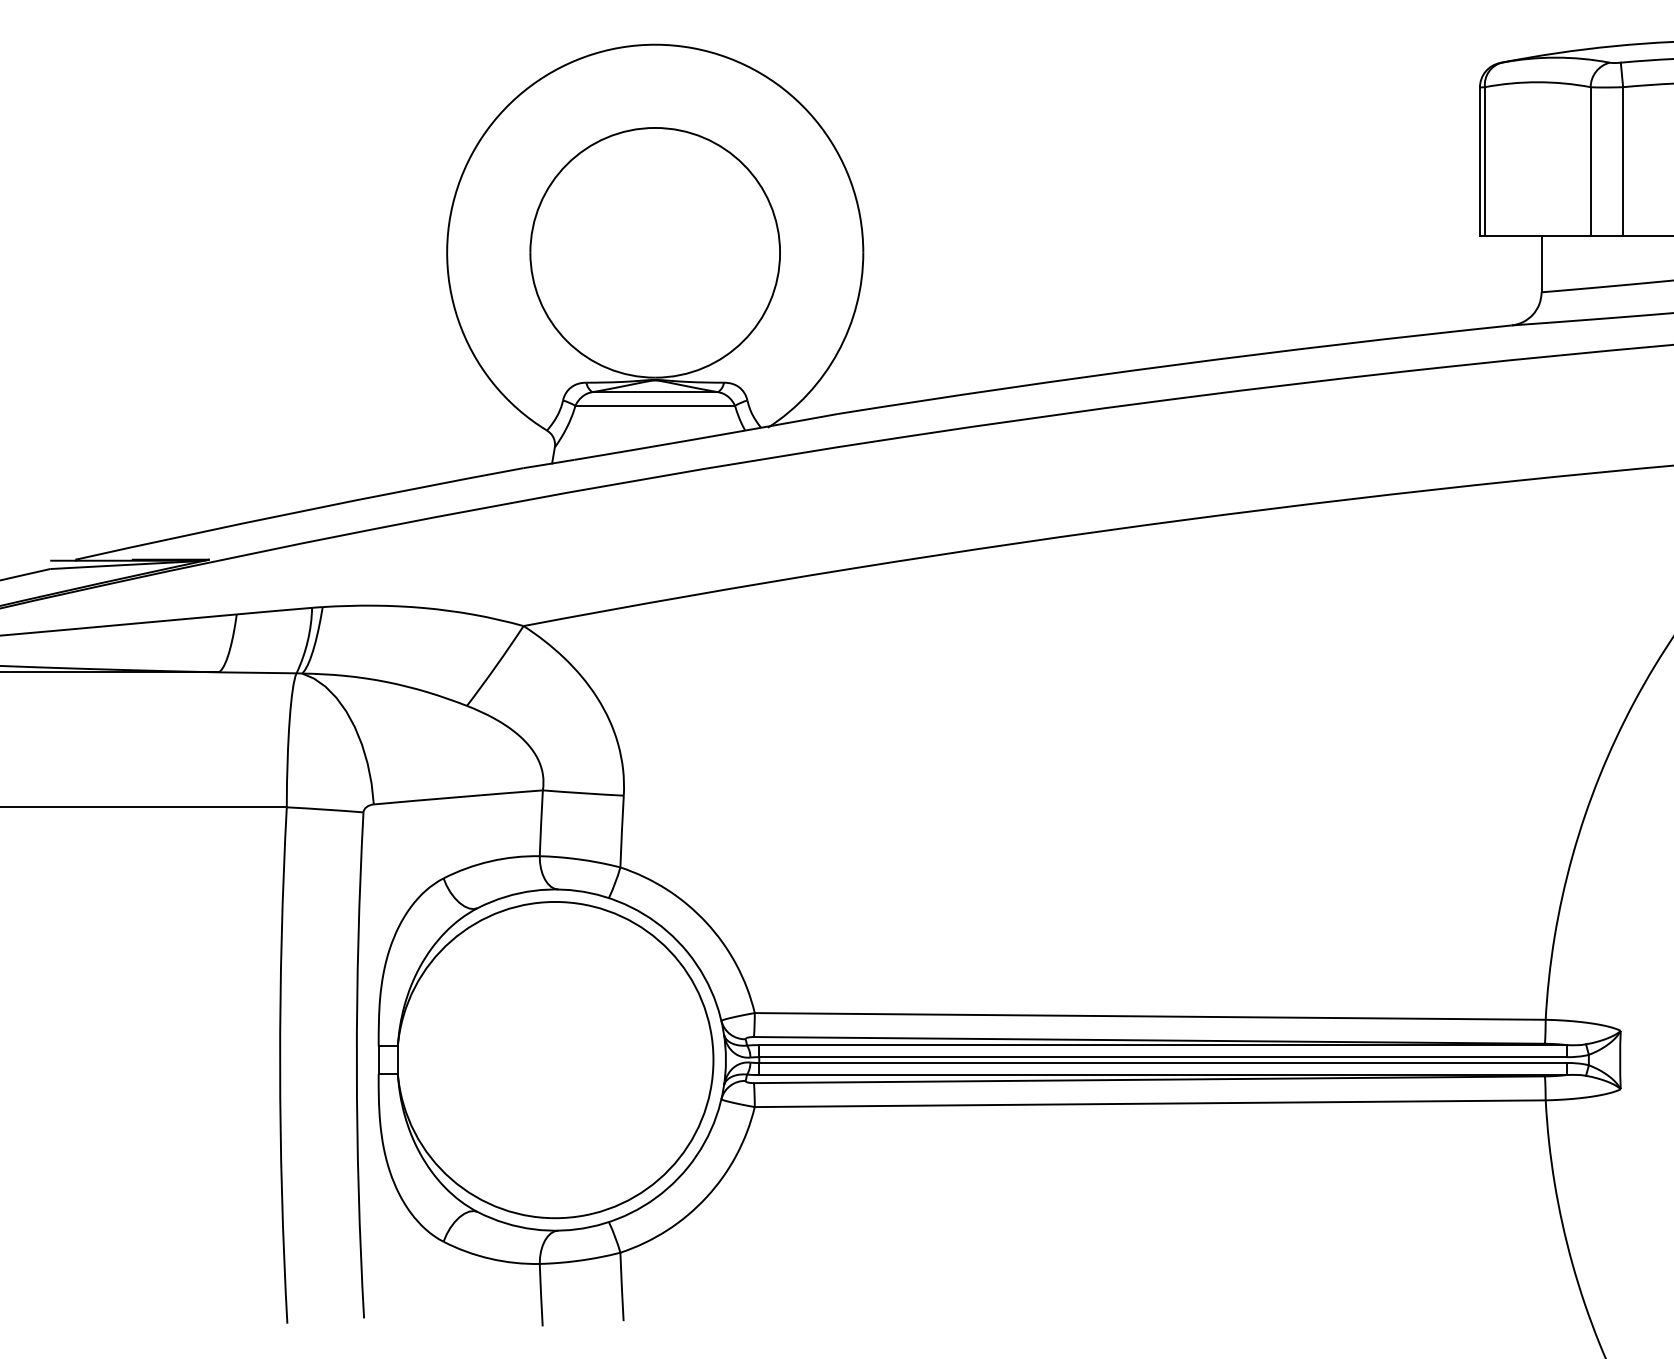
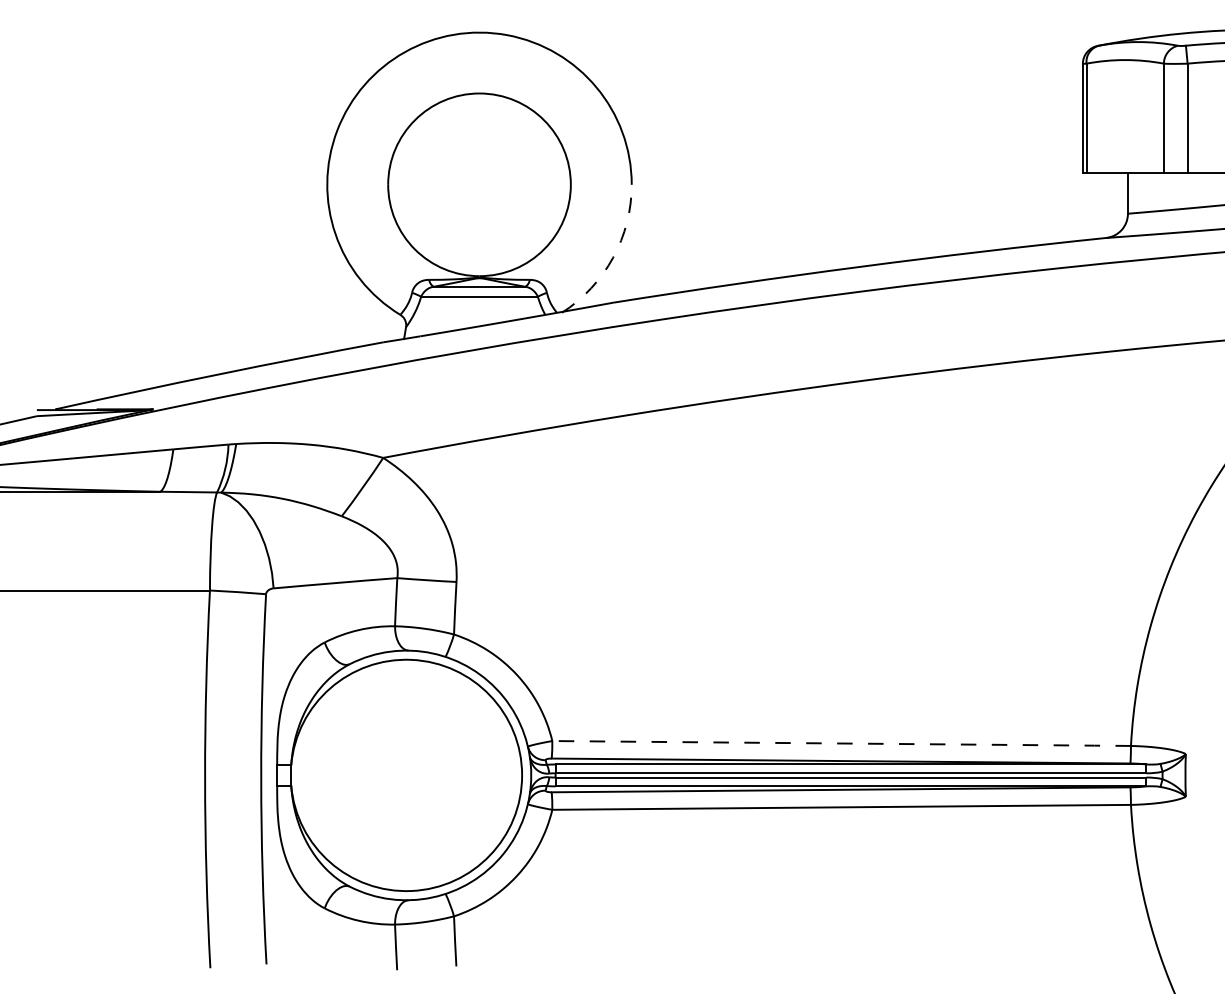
arc: (837, 352) -> (612, 257), solid -> dashed
line: (1151, 1016) -> (842, 743), solid -> dashed

